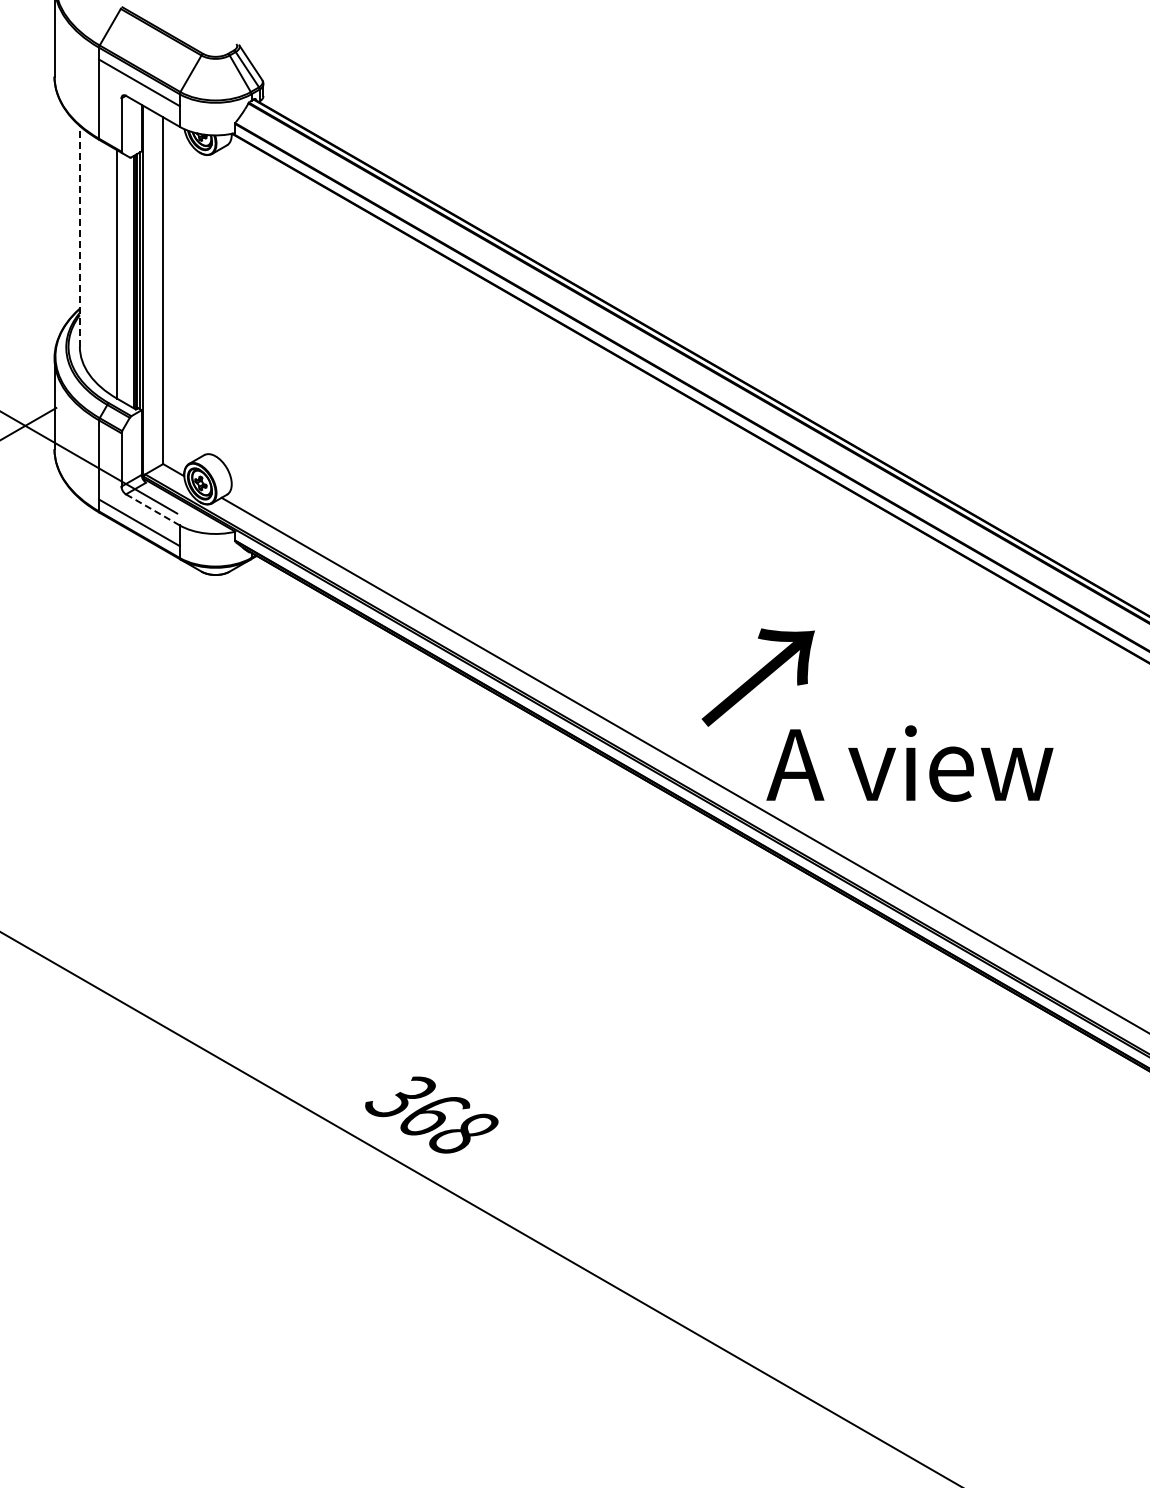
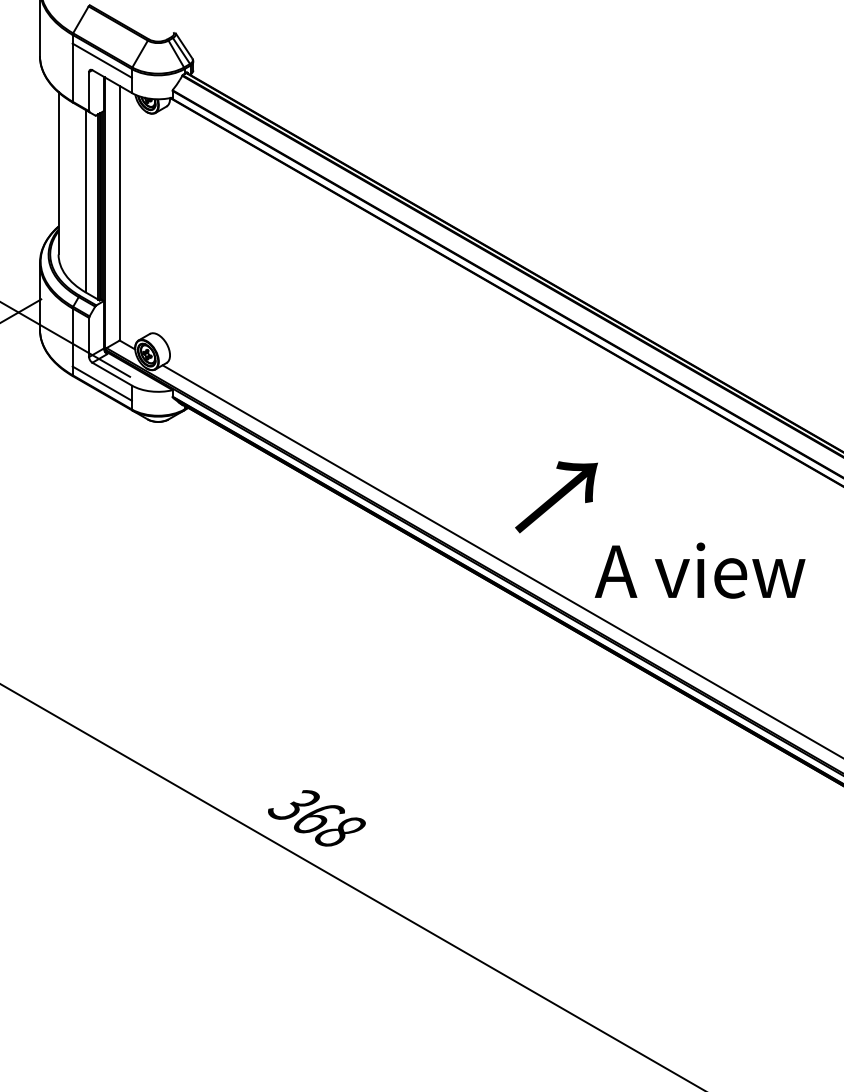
line: (79, 235) -> (58, 172), dashed -> solid
line: (152, 509) -> (111, 373), dashed -> solid
text: (909, 763) -> (699, 570), moved

